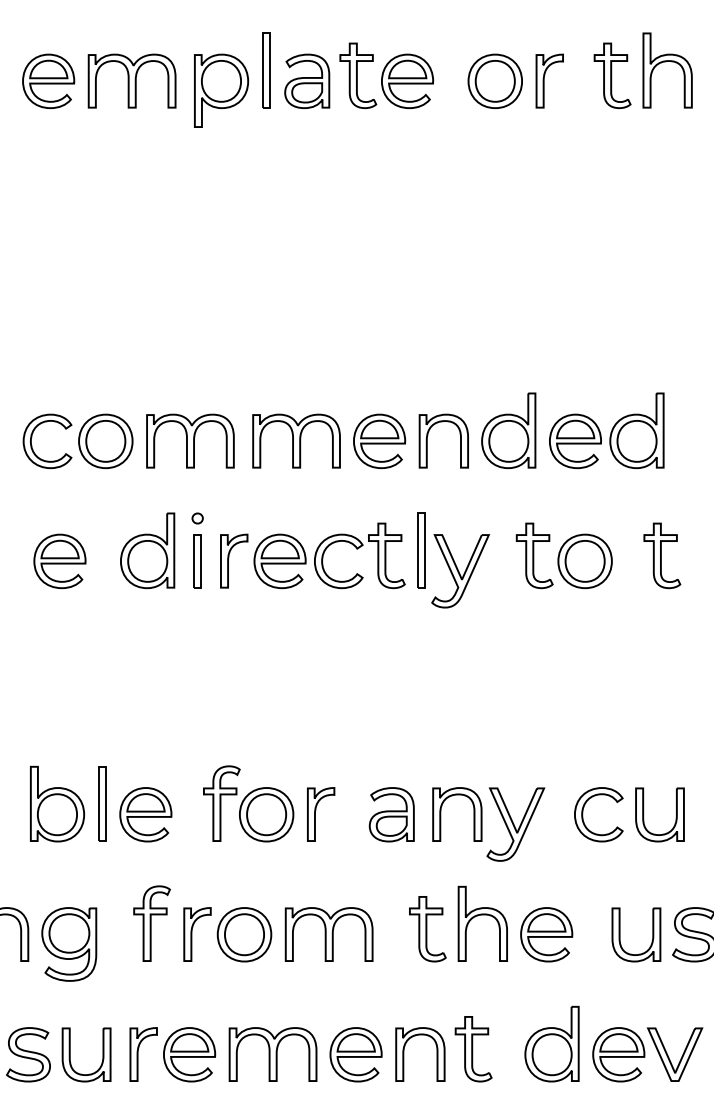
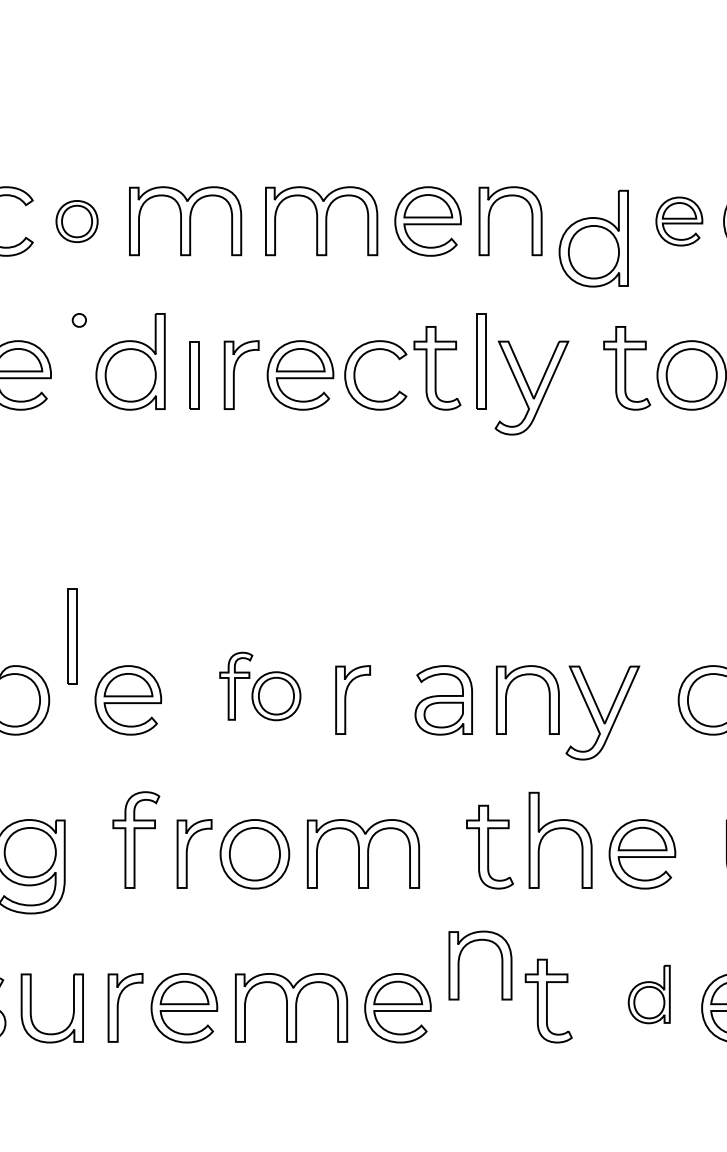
part: (508, 430) -> (593, 238), moved
part: (105, 441) -> (76, 221), size x0.6
part: (575, 441) -> (679, 221), size x0.7
part: (197, 518) -> (79, 320), moved
part: (102, 803) -> (72, 635), moved
part: (248, 803) -> (259, 685), size x0.7
part: (551, 1043) -> (648, 993), size x0.6
part: (404, 1054) -> (460, 965), moved

